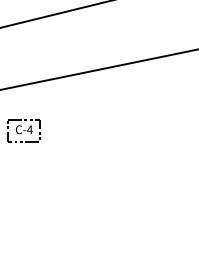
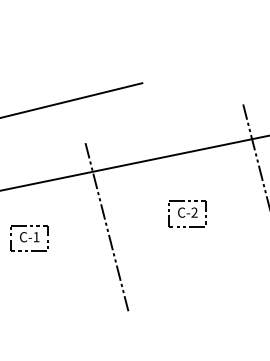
part: (158, 109) -> (187, 213), added
line: (89, 121) -> (106, 227), added
text: (29, 130) -> (36, 237), C-4 -> C-1

